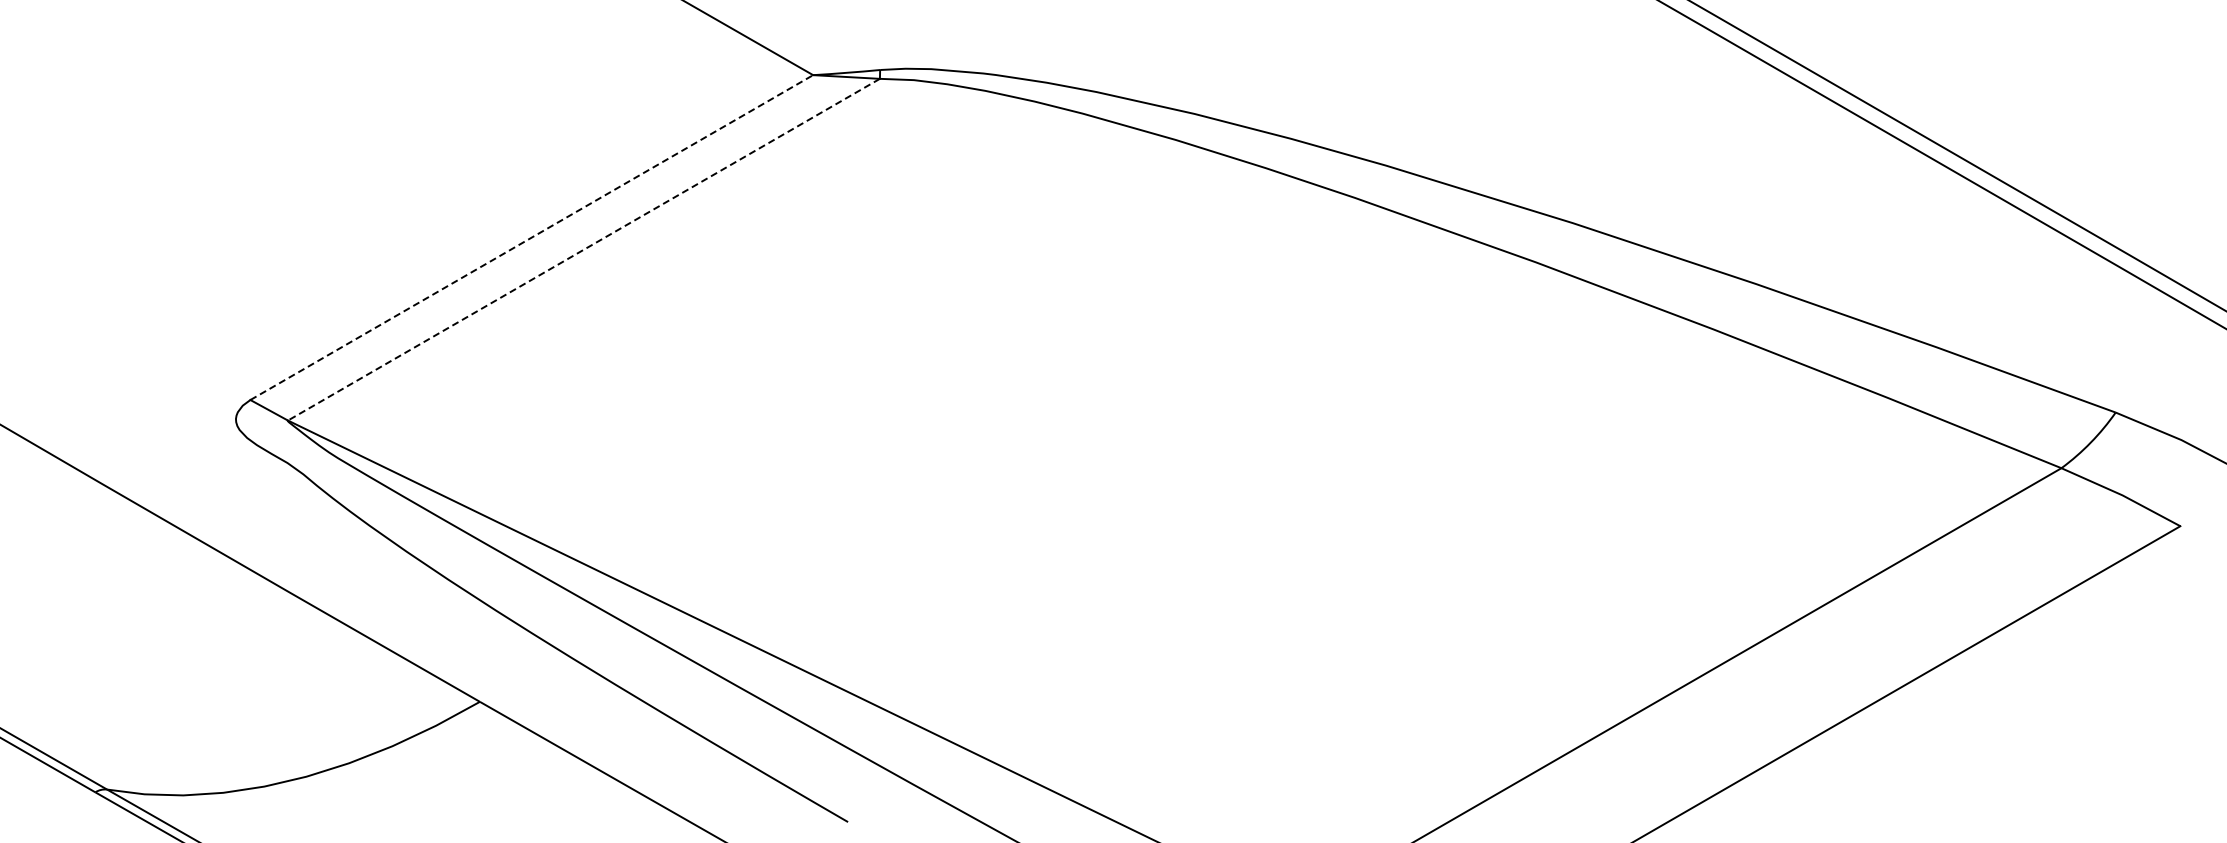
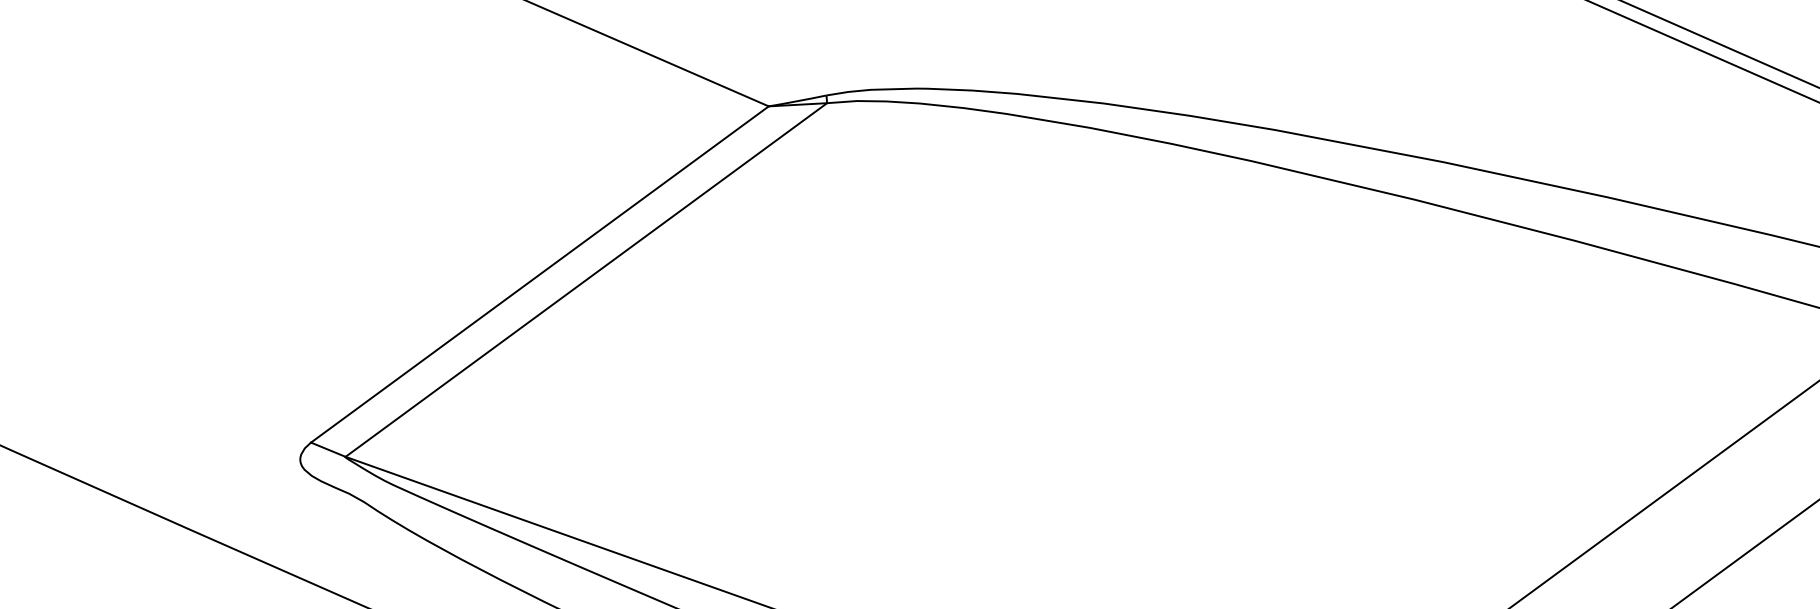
line: (531, 237) -> (539, 274), dashed -> solid
line: (583, 249) -> (585, 279), dashed -> solid

